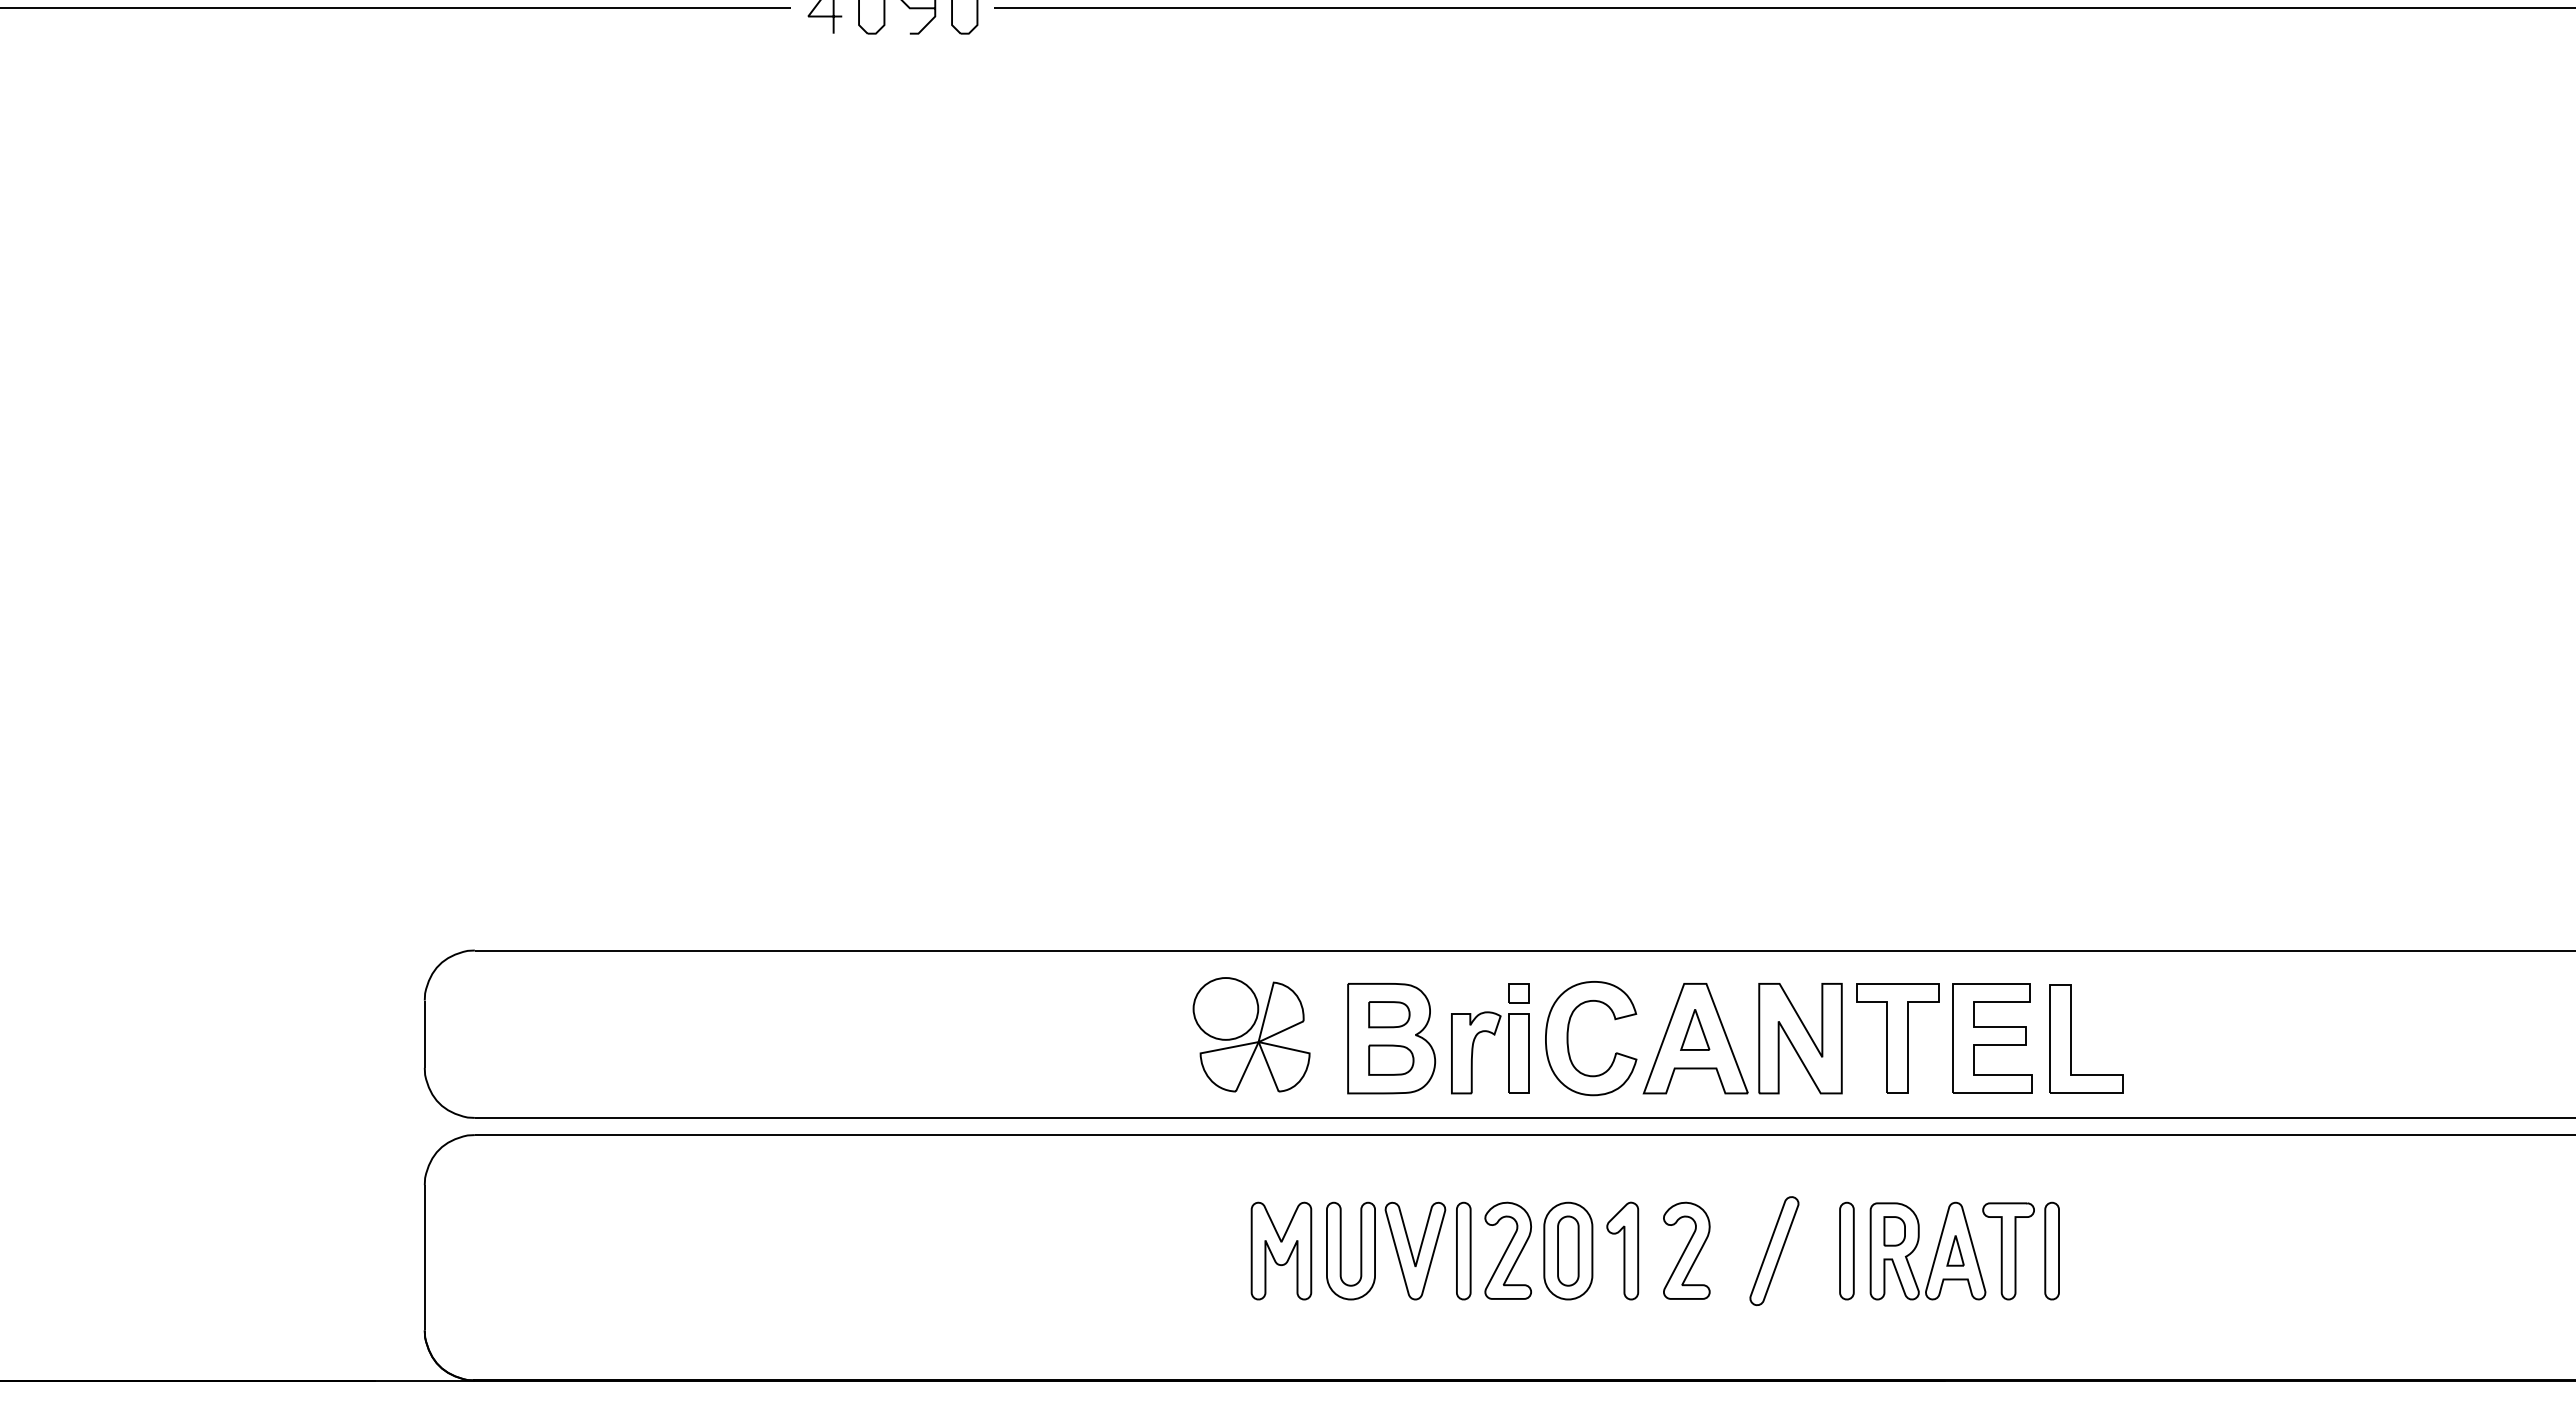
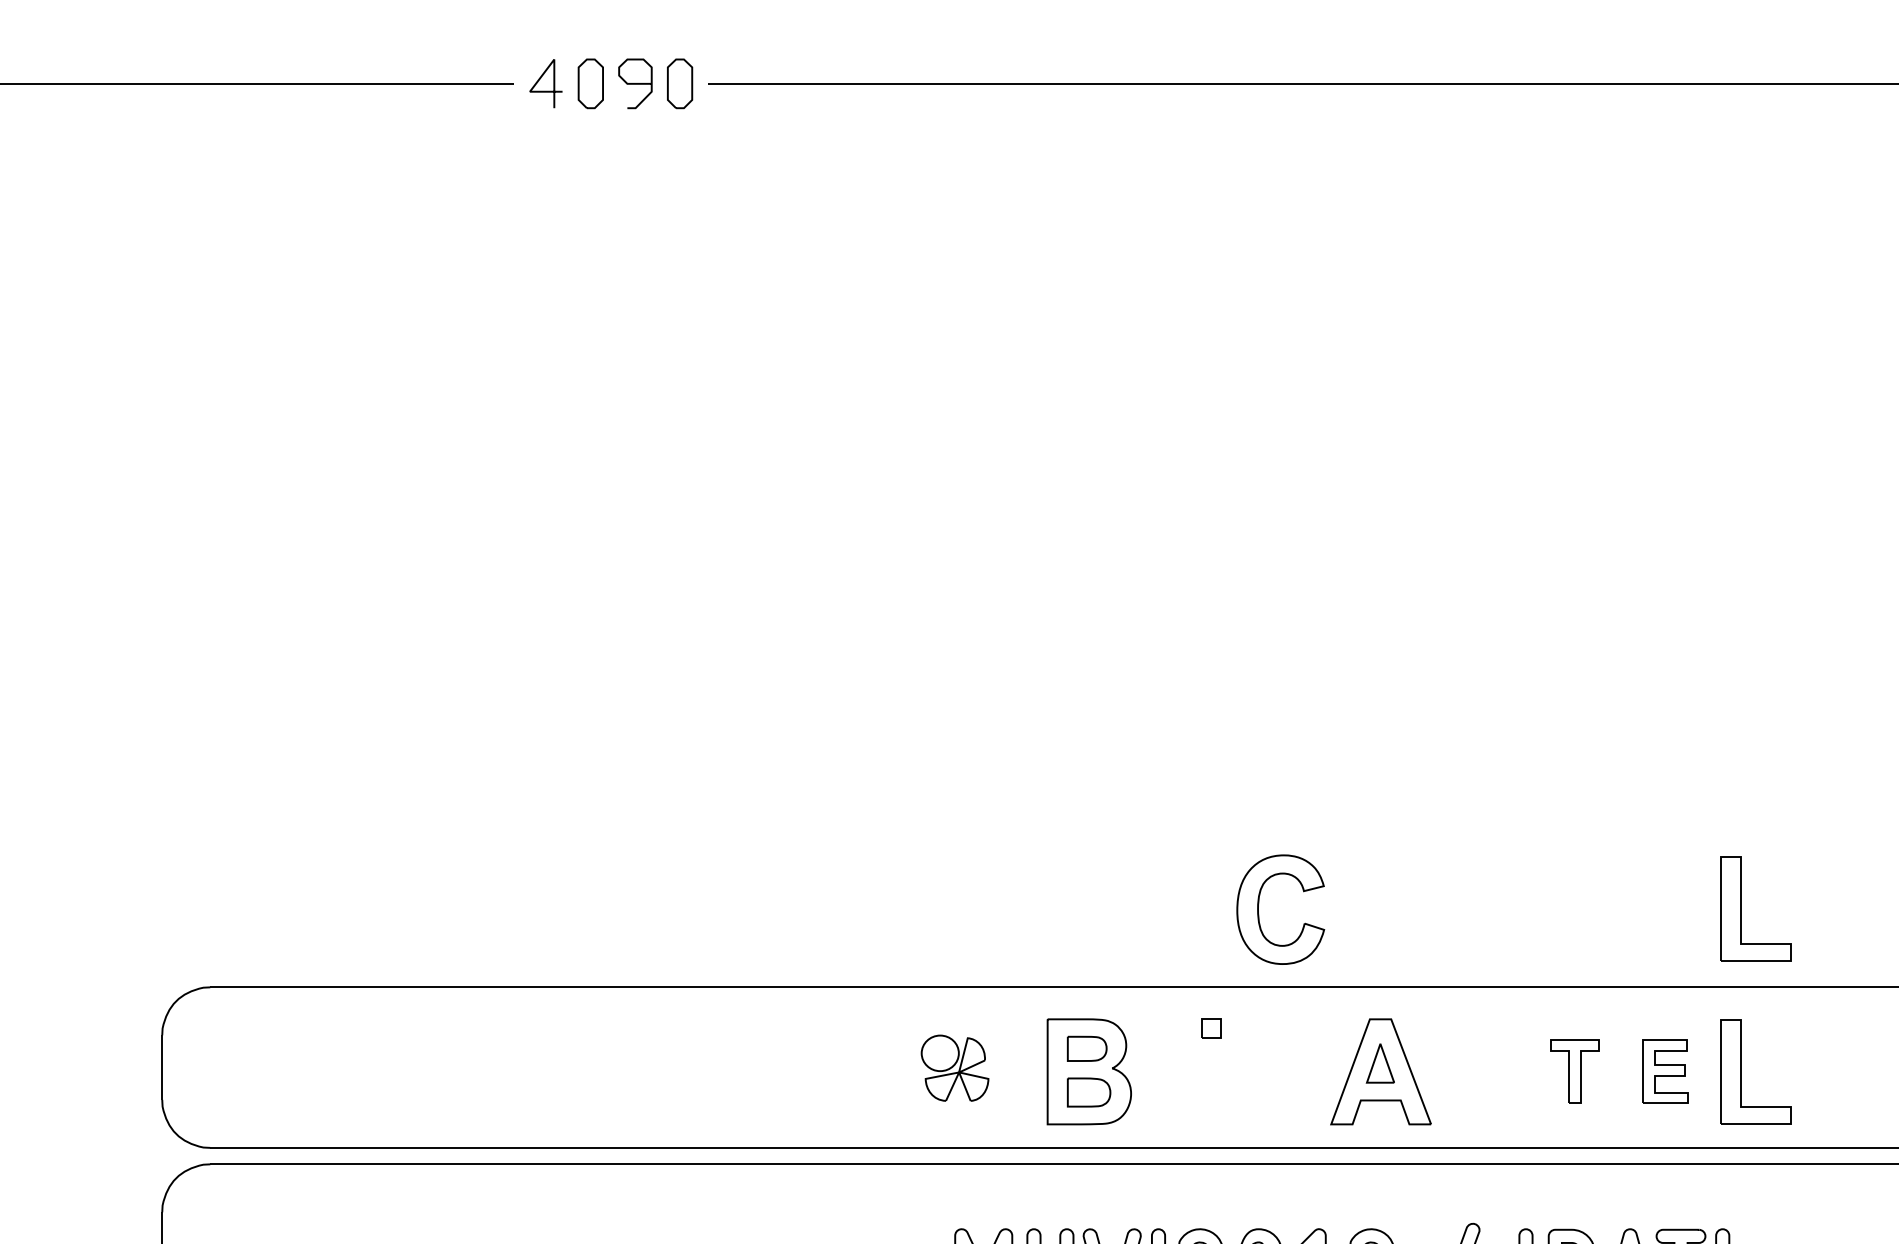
part: (2071, 868) -> (1741, 908), added
part: (1251, 1034) -> (955, 1067), size x0.6
part: (1568, 1038) -> (1258, 909), moved
part: (1800, 1038) -> (1481, 1071), removed
part: (1897, 1038) -> (1574, 1071), size x0.6
part: (1992, 1038) -> (1665, 1071), size x0.6
part: (1473, 1052) -> (1167, 1085), removed

